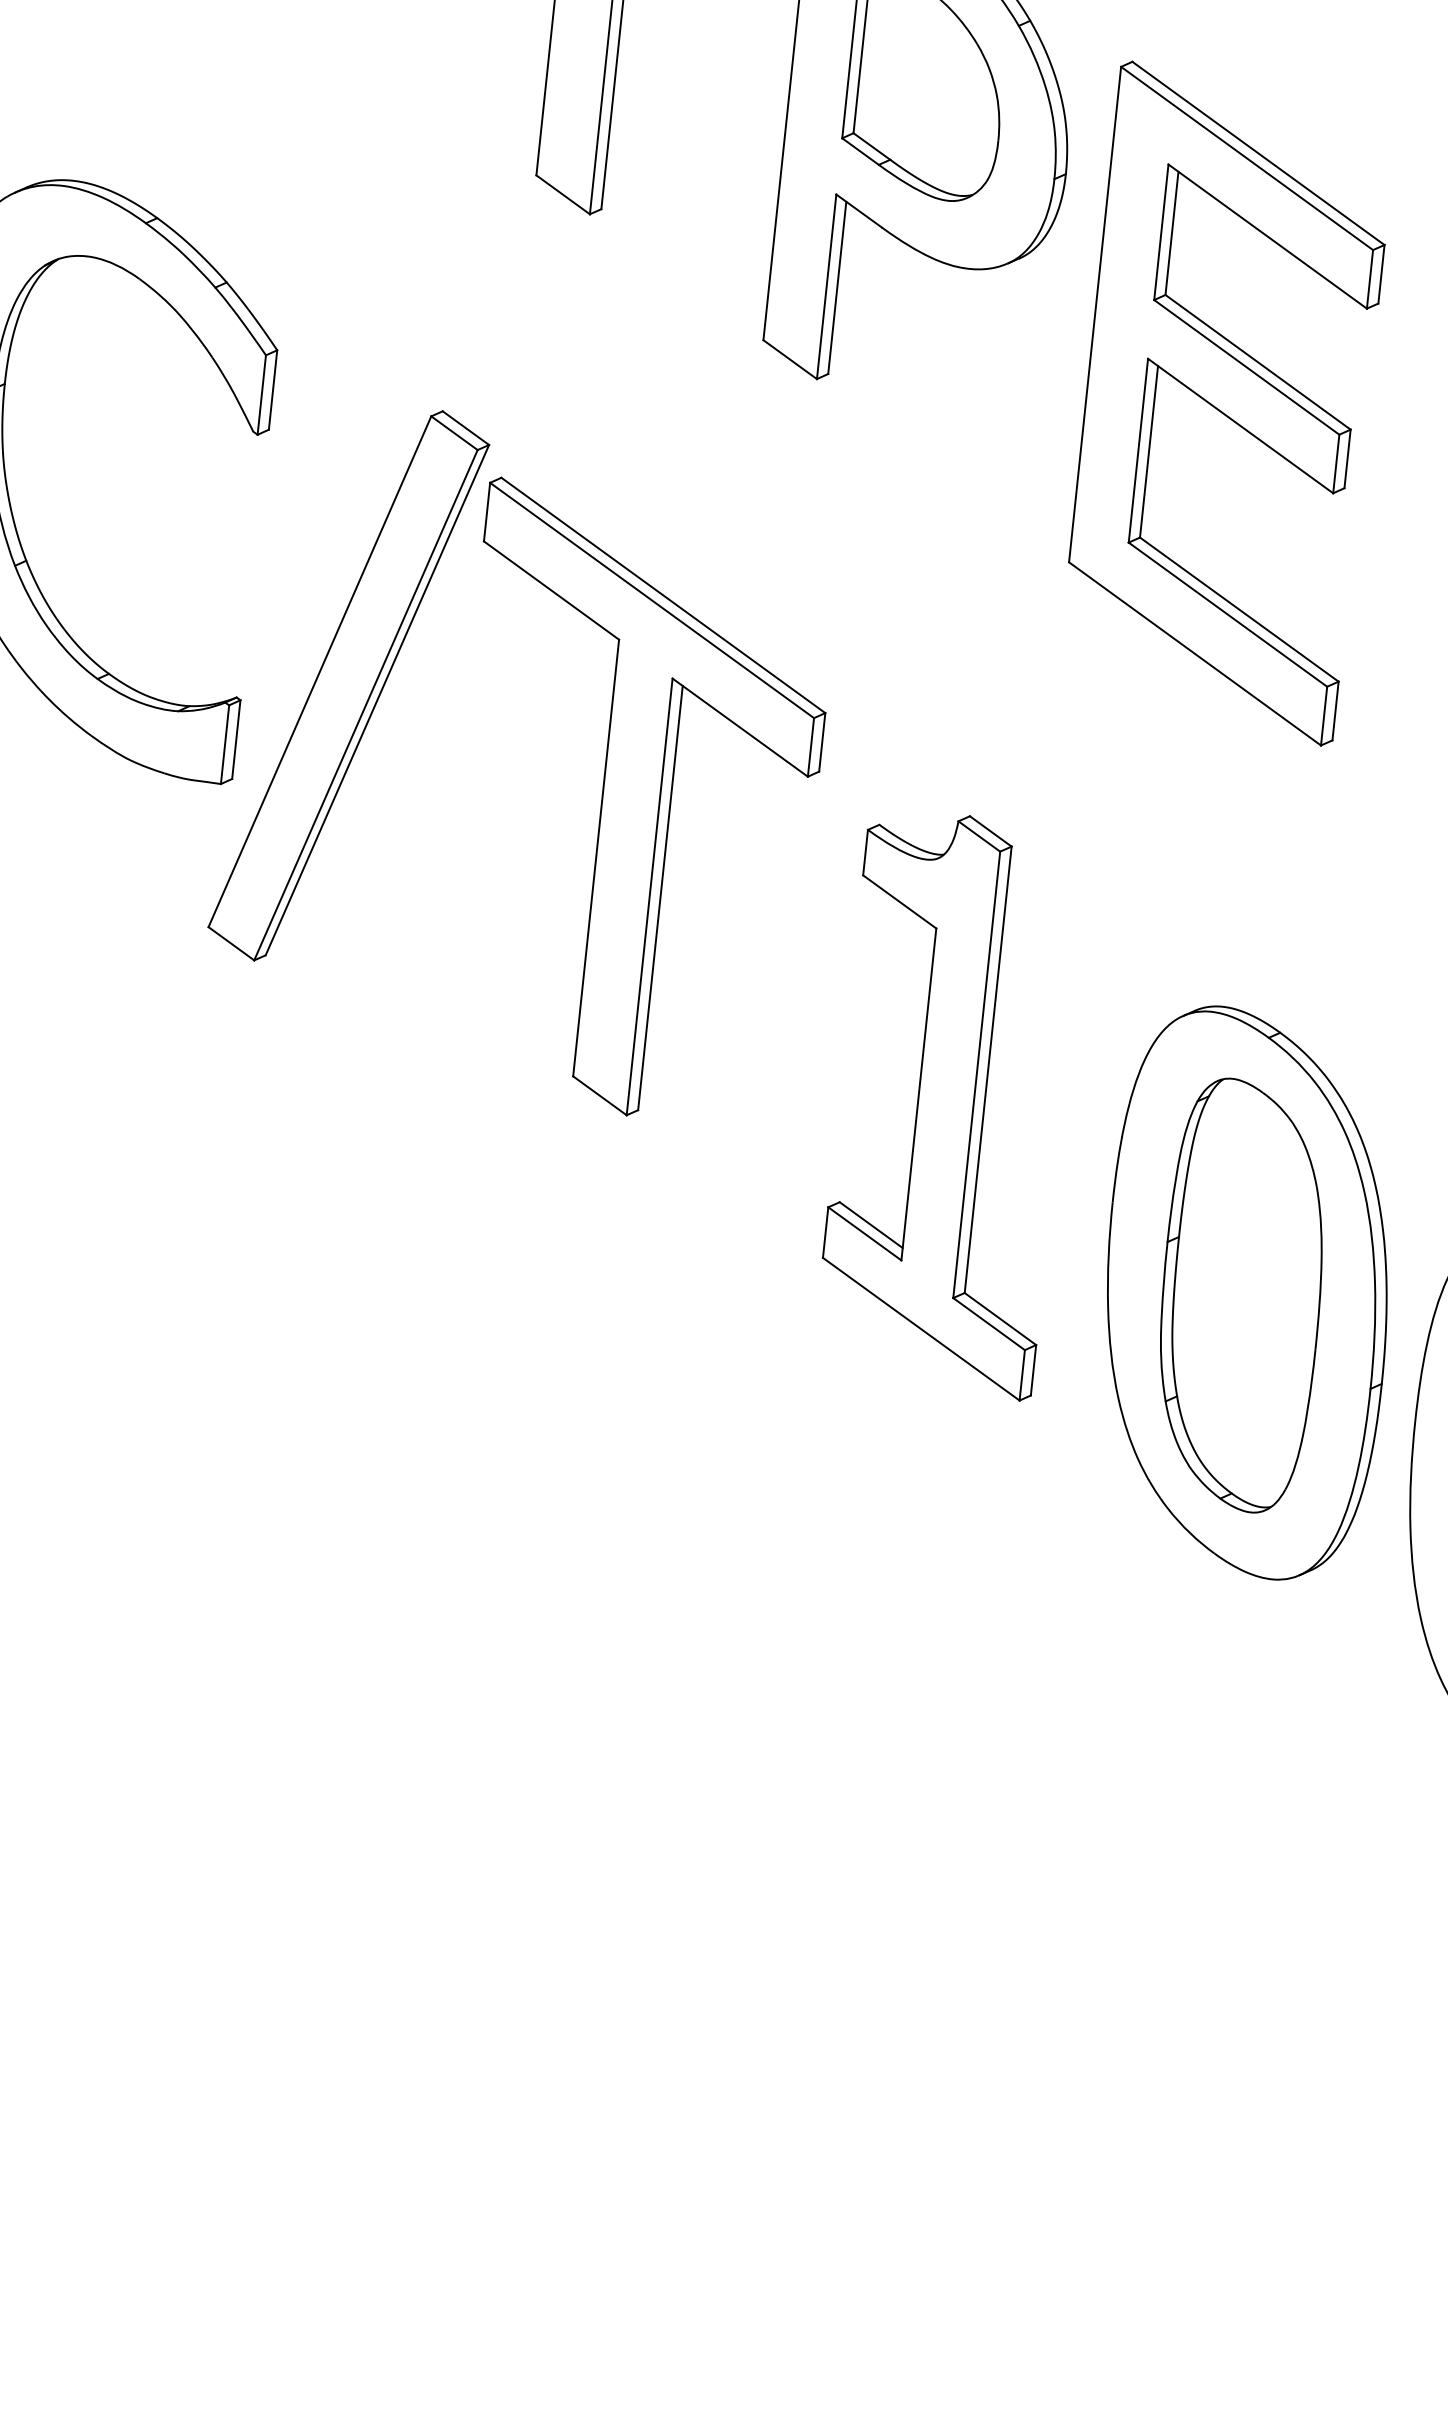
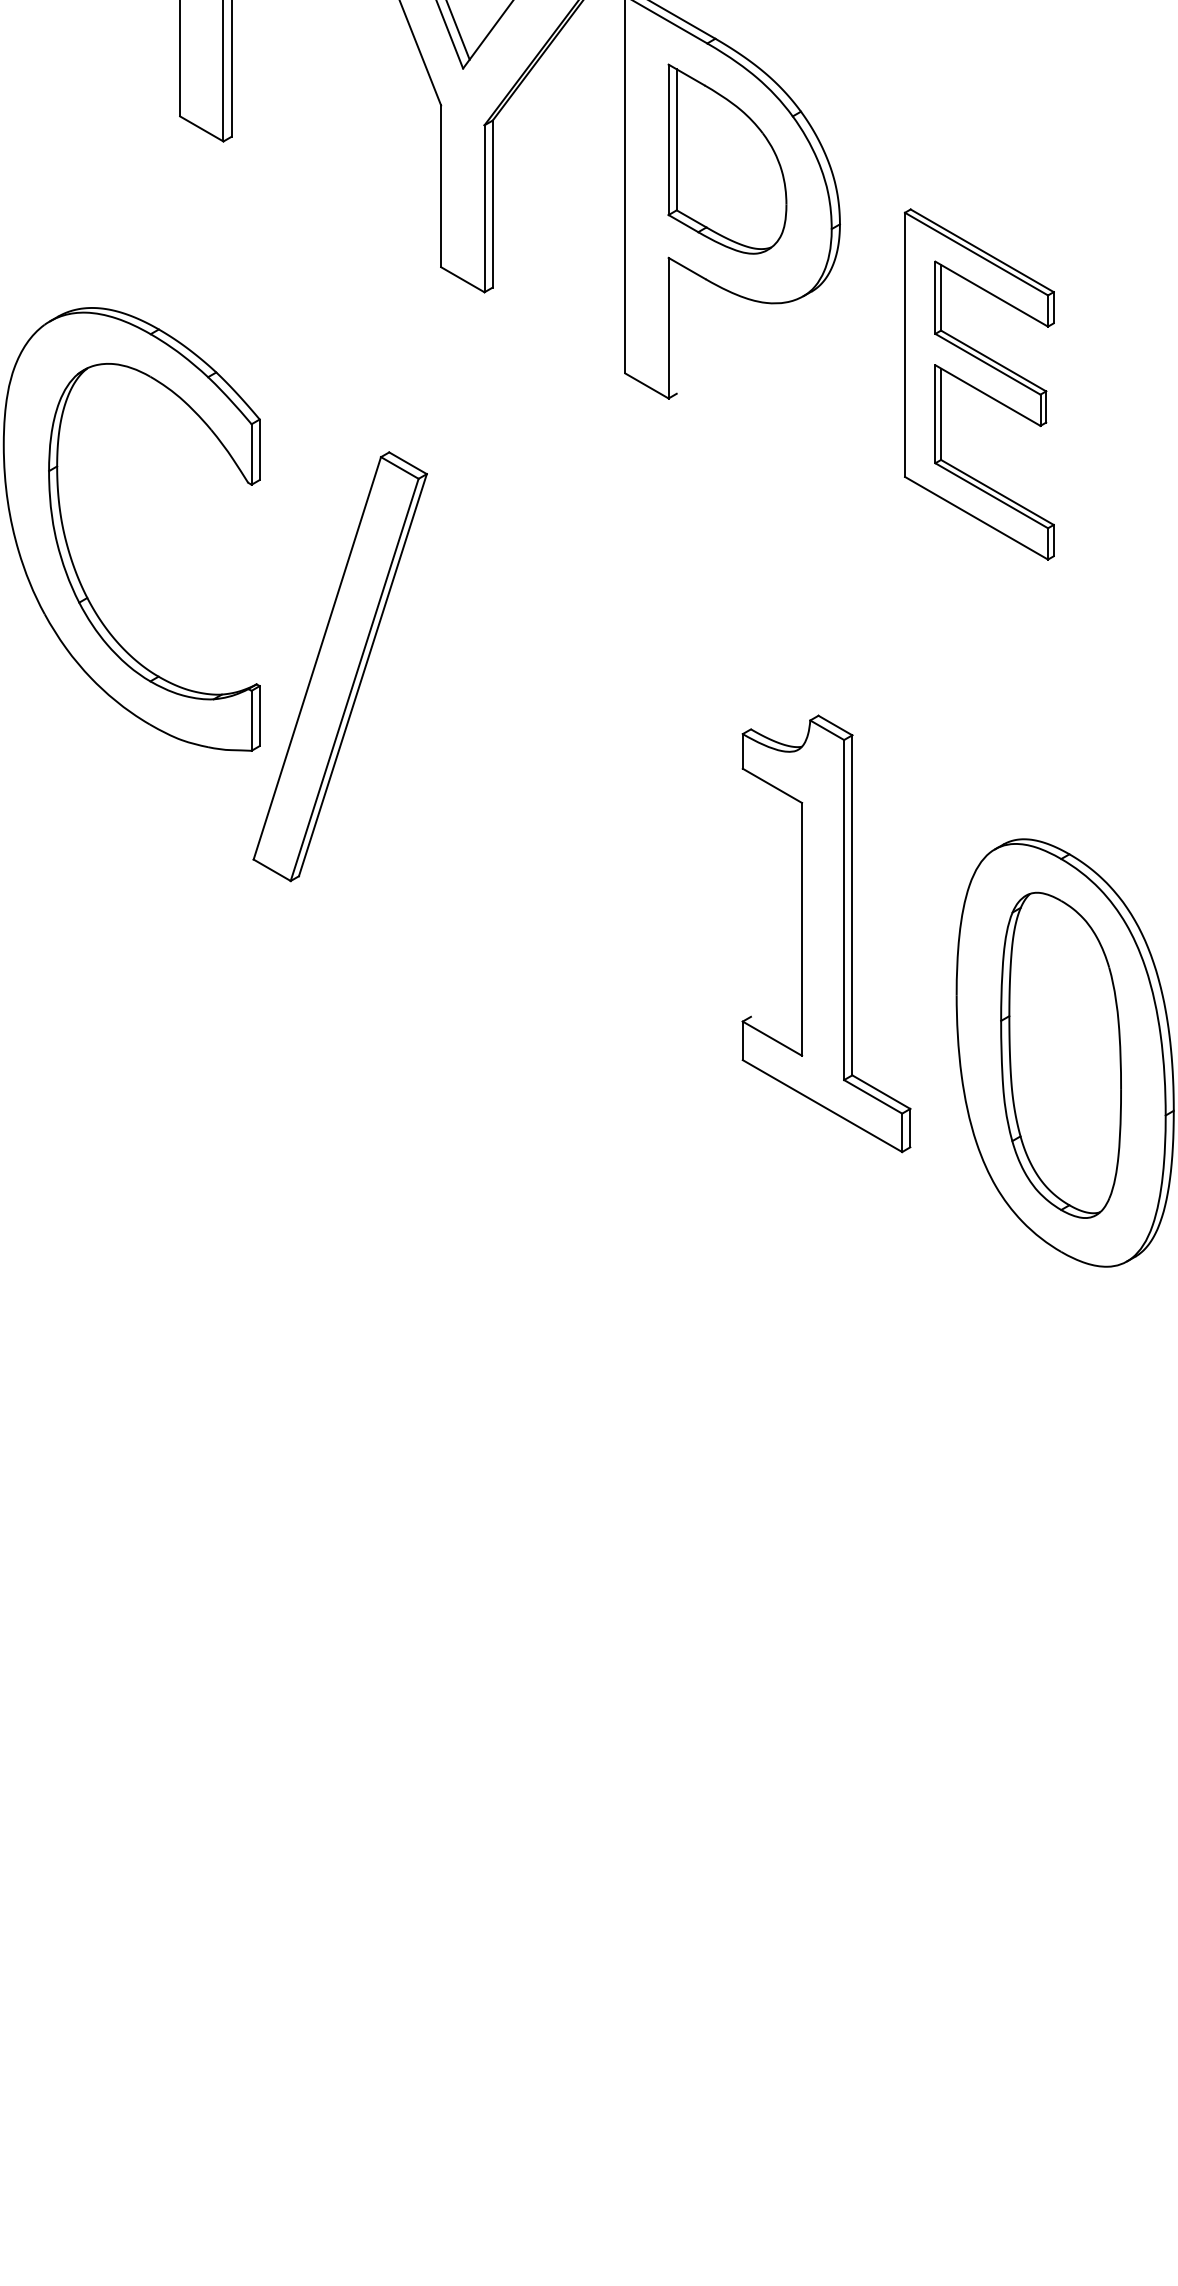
line: (837, 286) -> (676, 327), removed
part: (1226, 403) -> (979, 384), size x0.7
part: (635, 803) -> (565, 732), removed
line: (871, 1224) -> (776, 1031), removed

